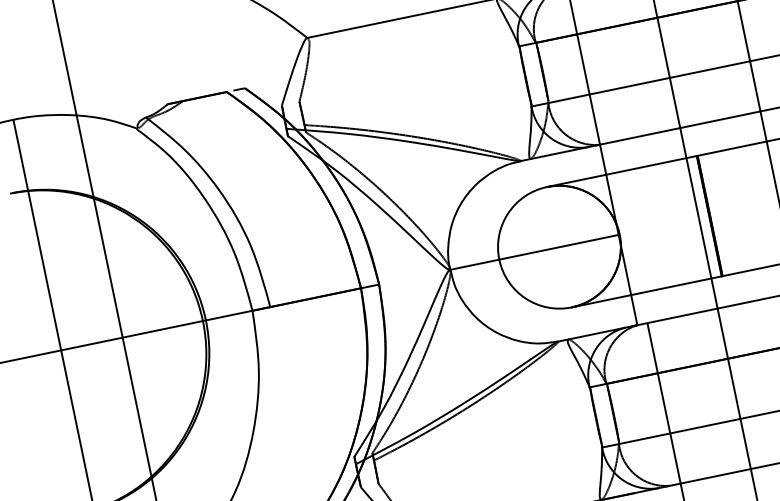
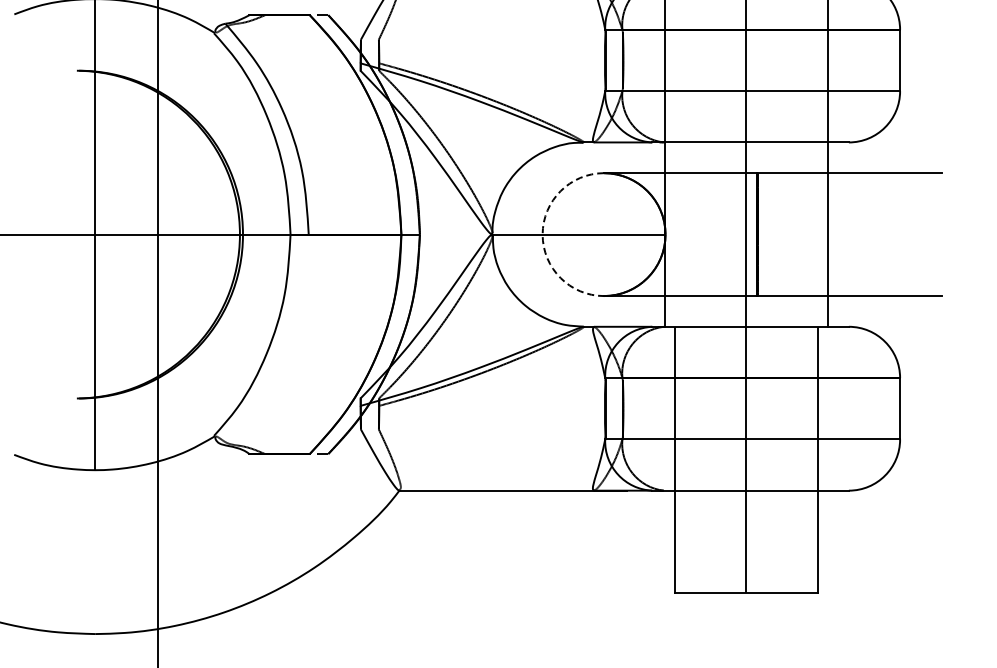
arc: (499, 259) -> (542, 234), solid -> dashed

